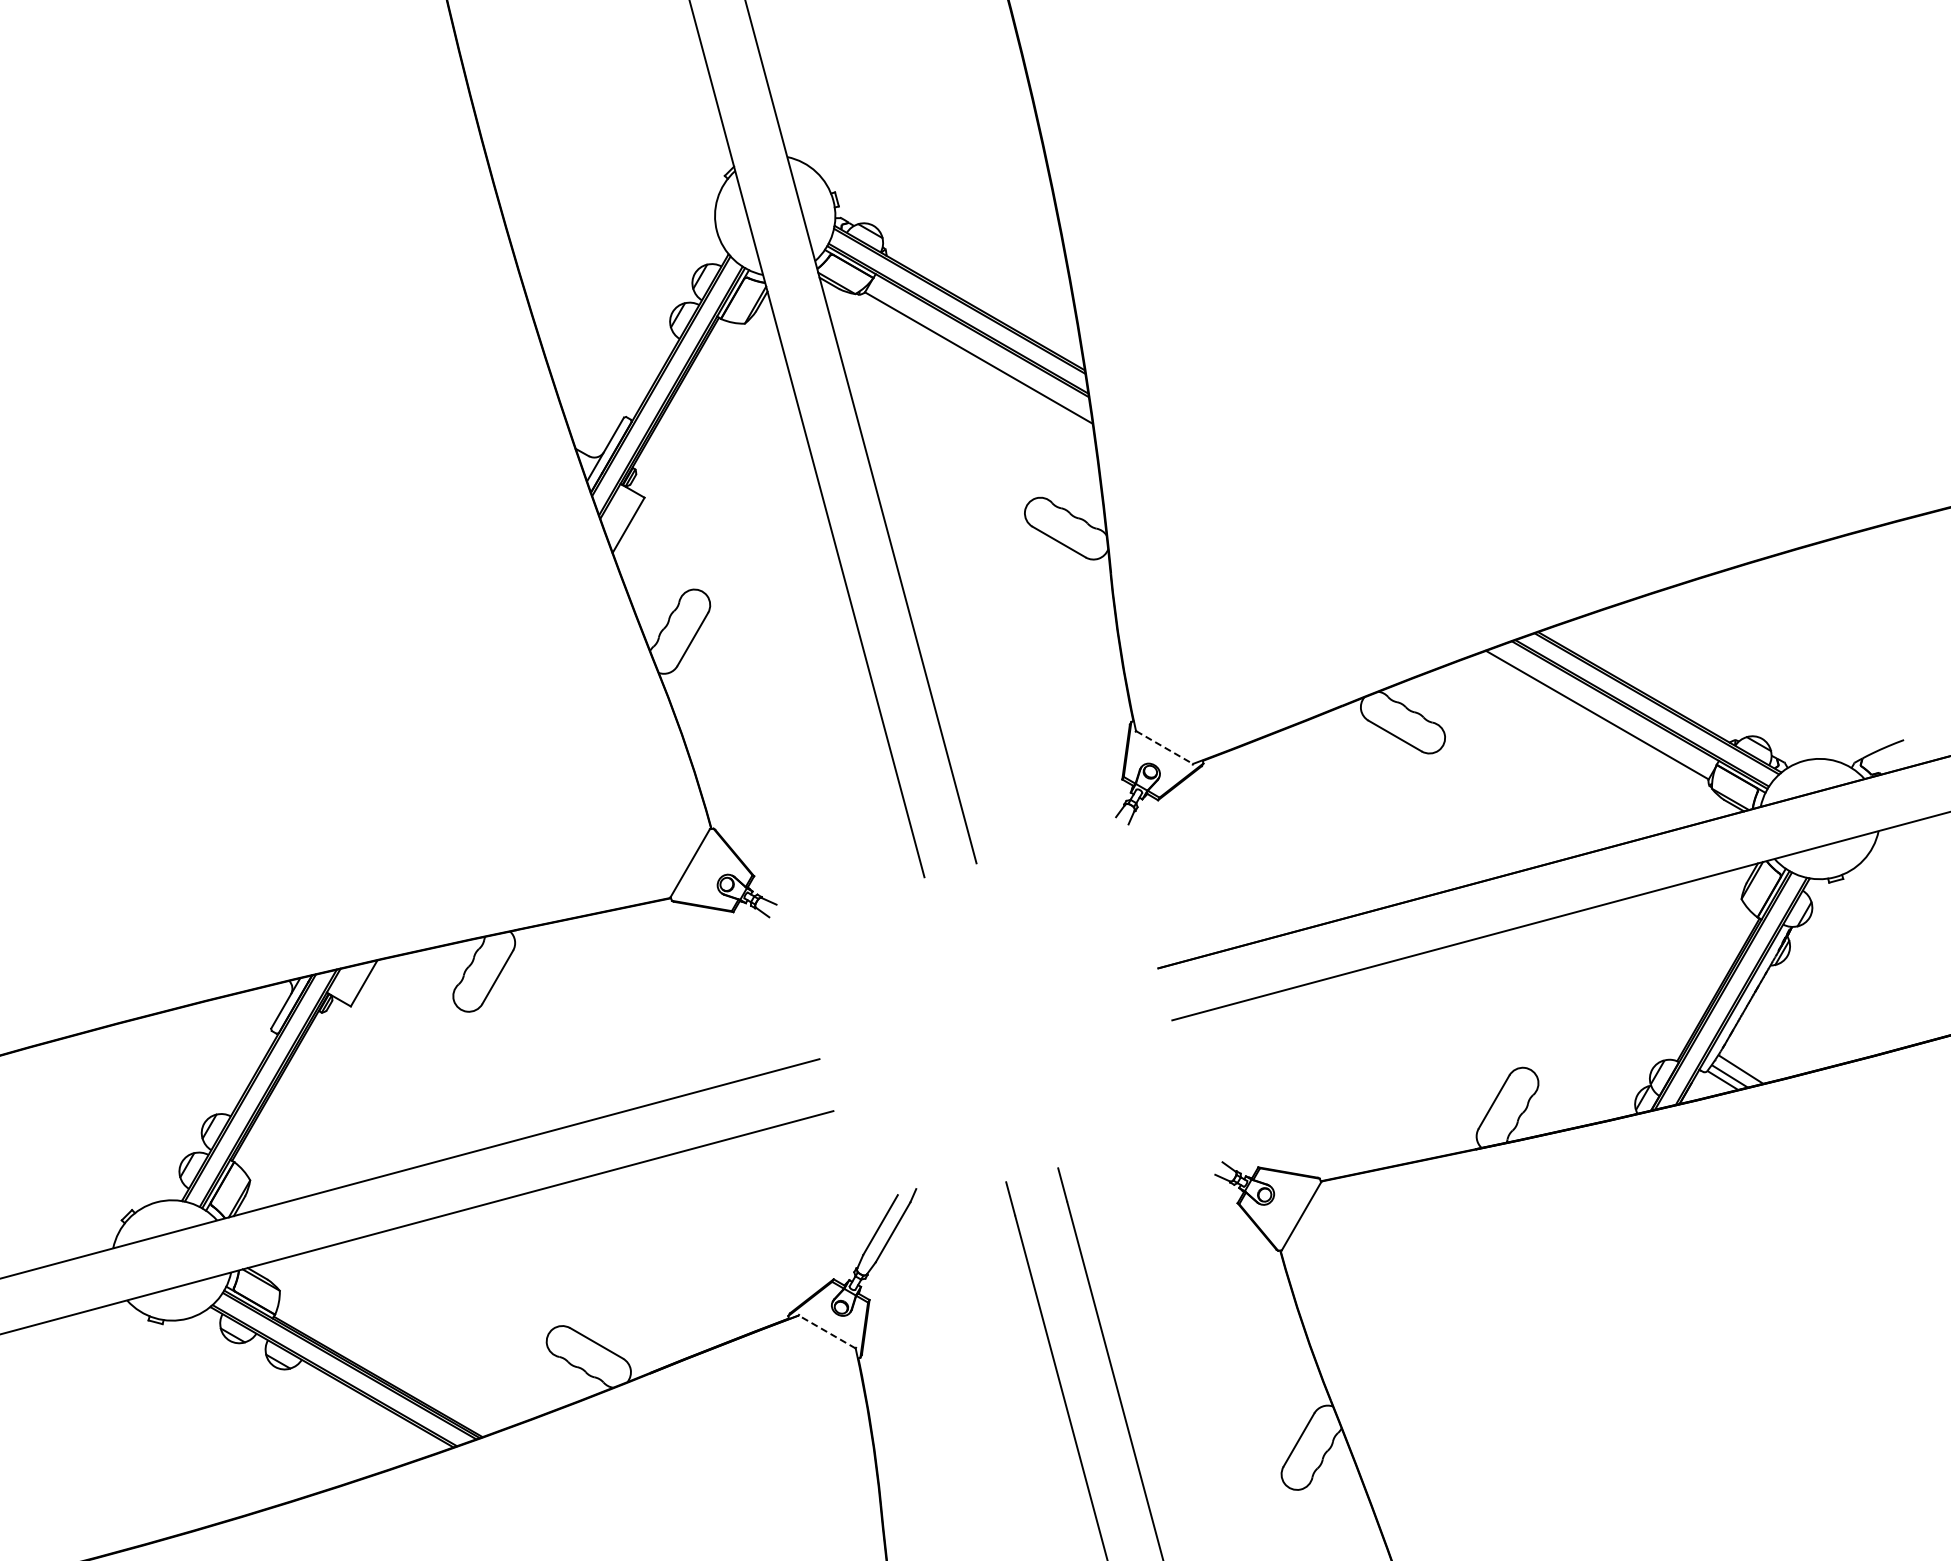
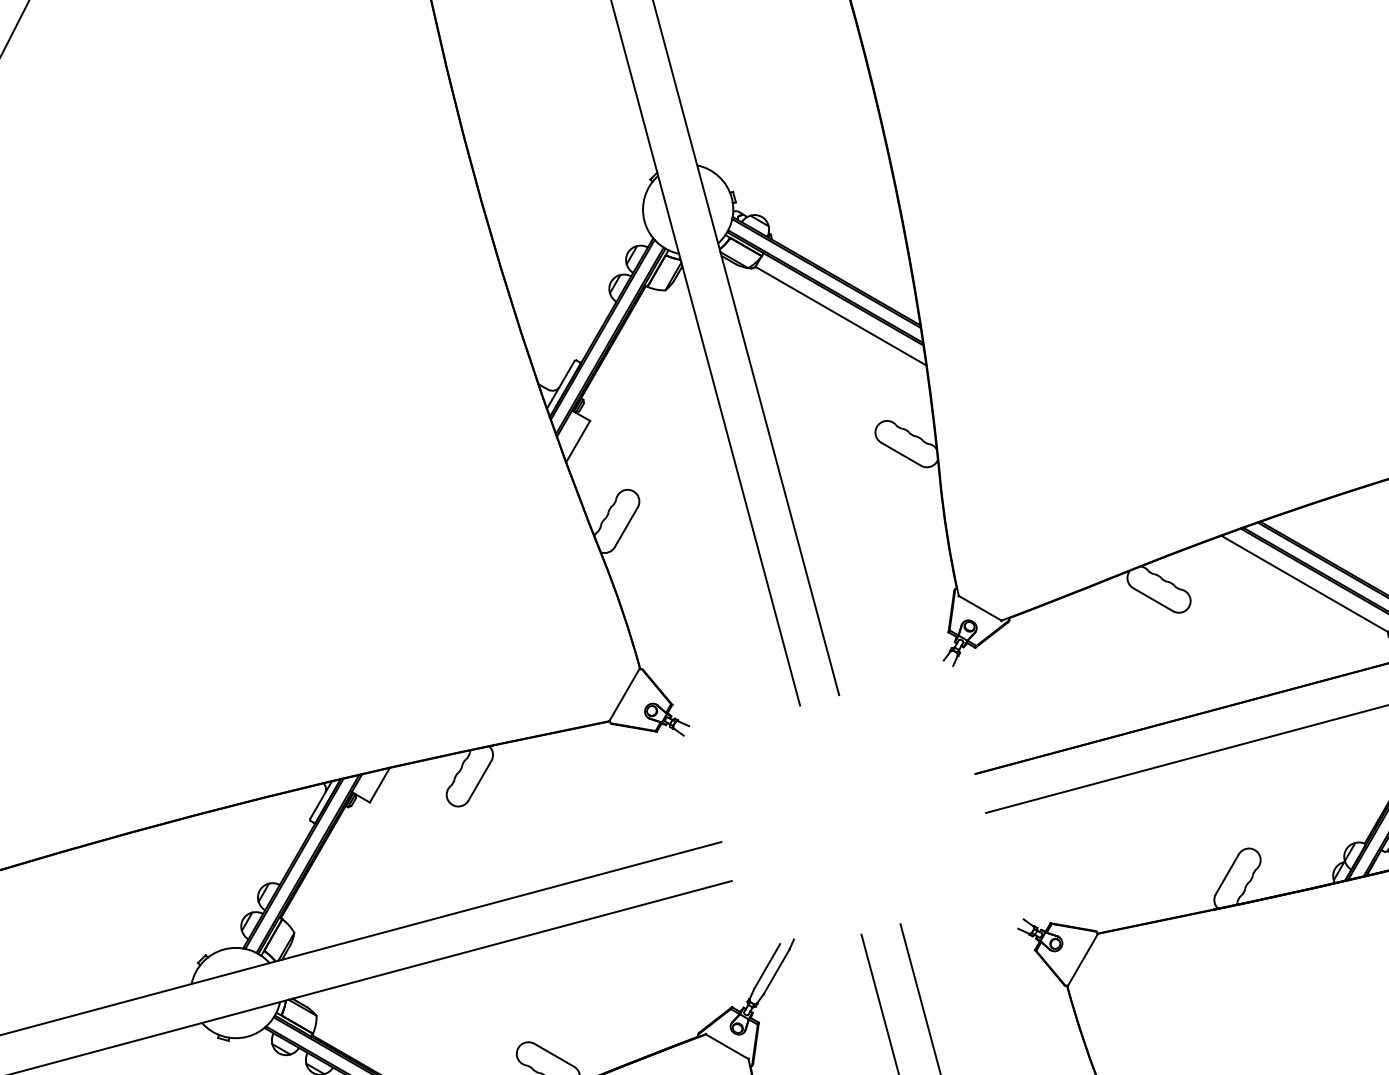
line: (1164, 747) -> (980, 608), dashed -> solid
line: (827, 1331) -> (727, 1046), dashed -> solid

